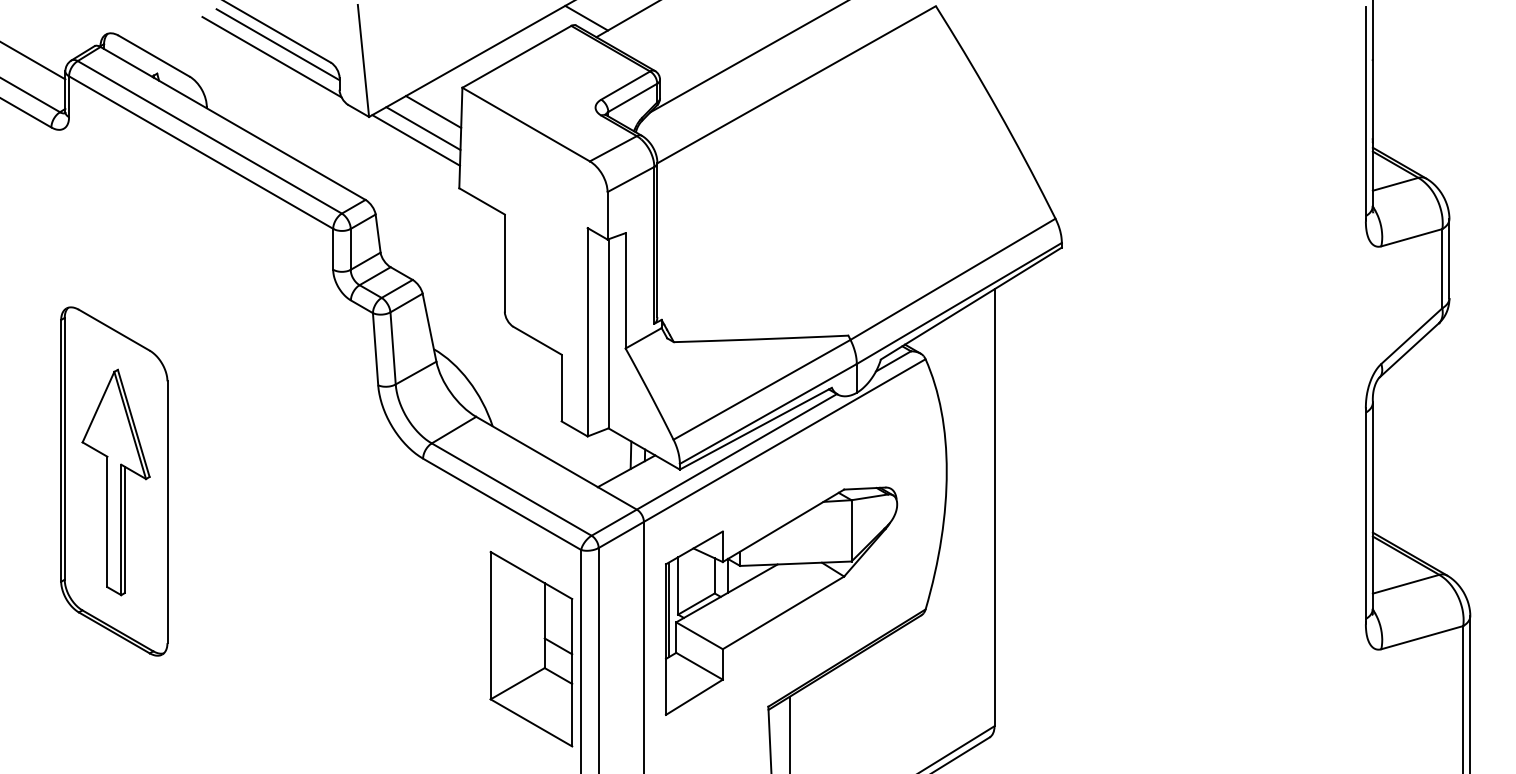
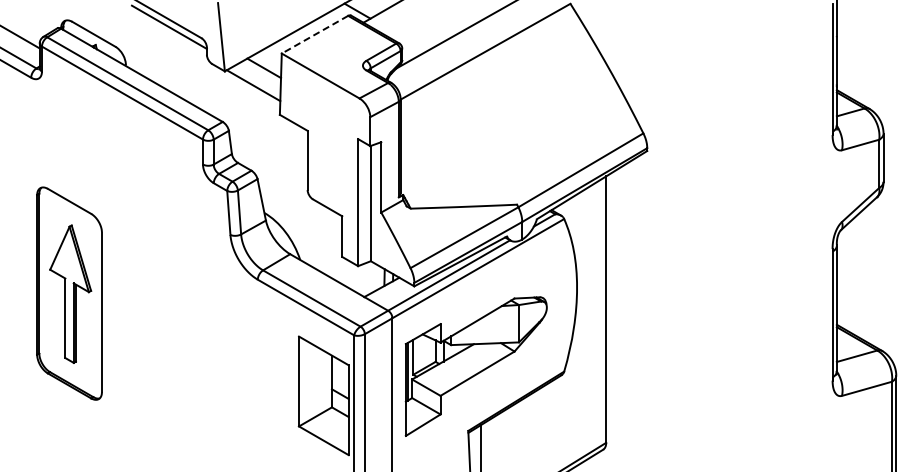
line: (271, 56) -> (165, 34), removed
line: (516, 56) -> (314, 34), solid -> dashed
line: (422, 128) -> (257, 78), removed

